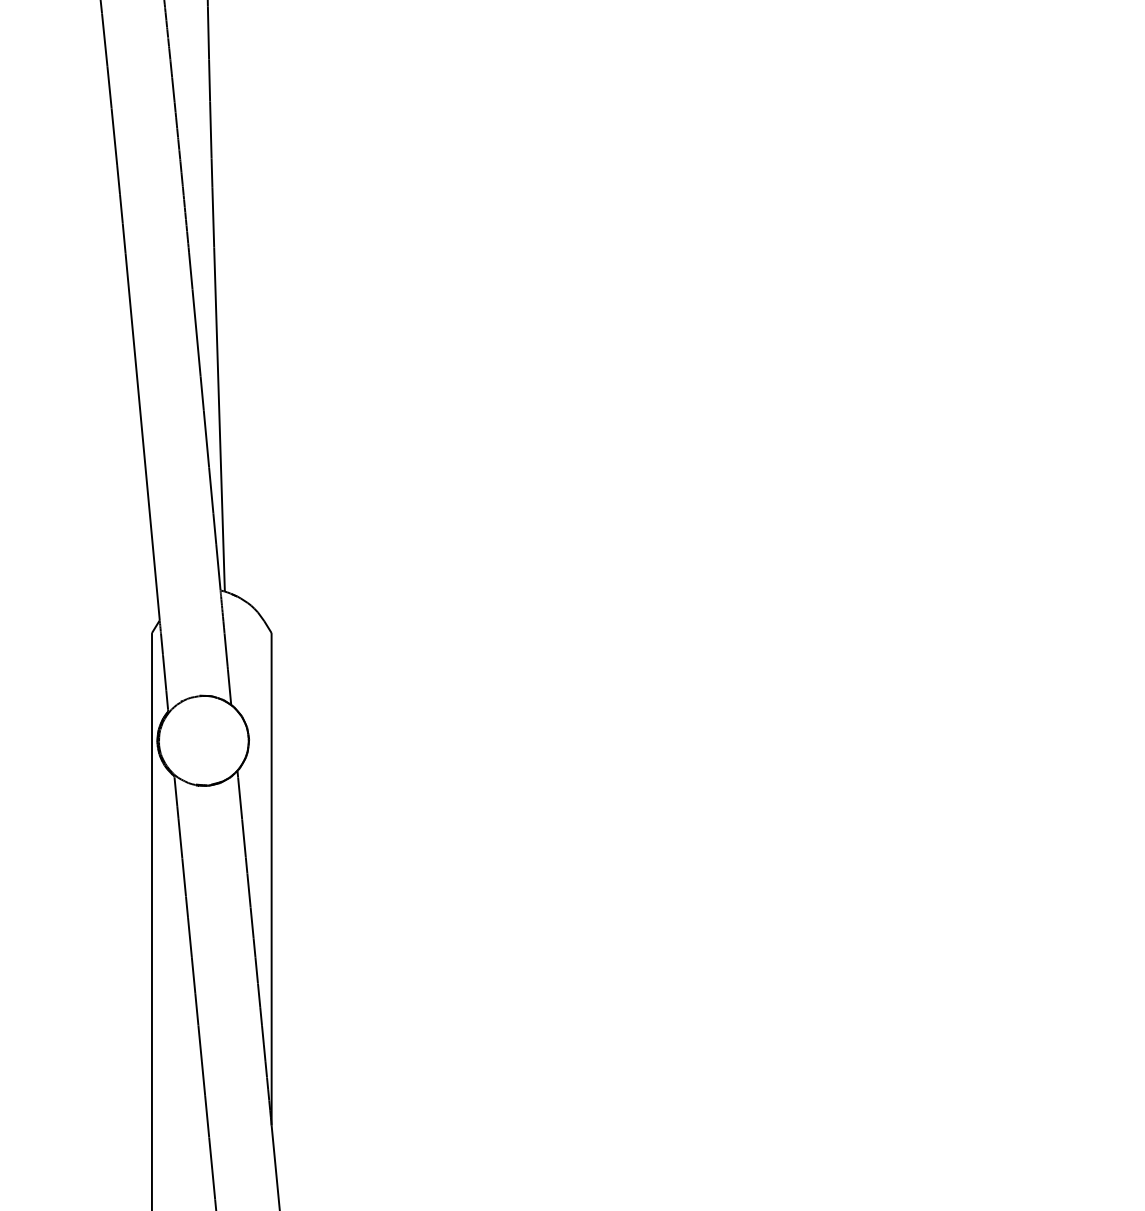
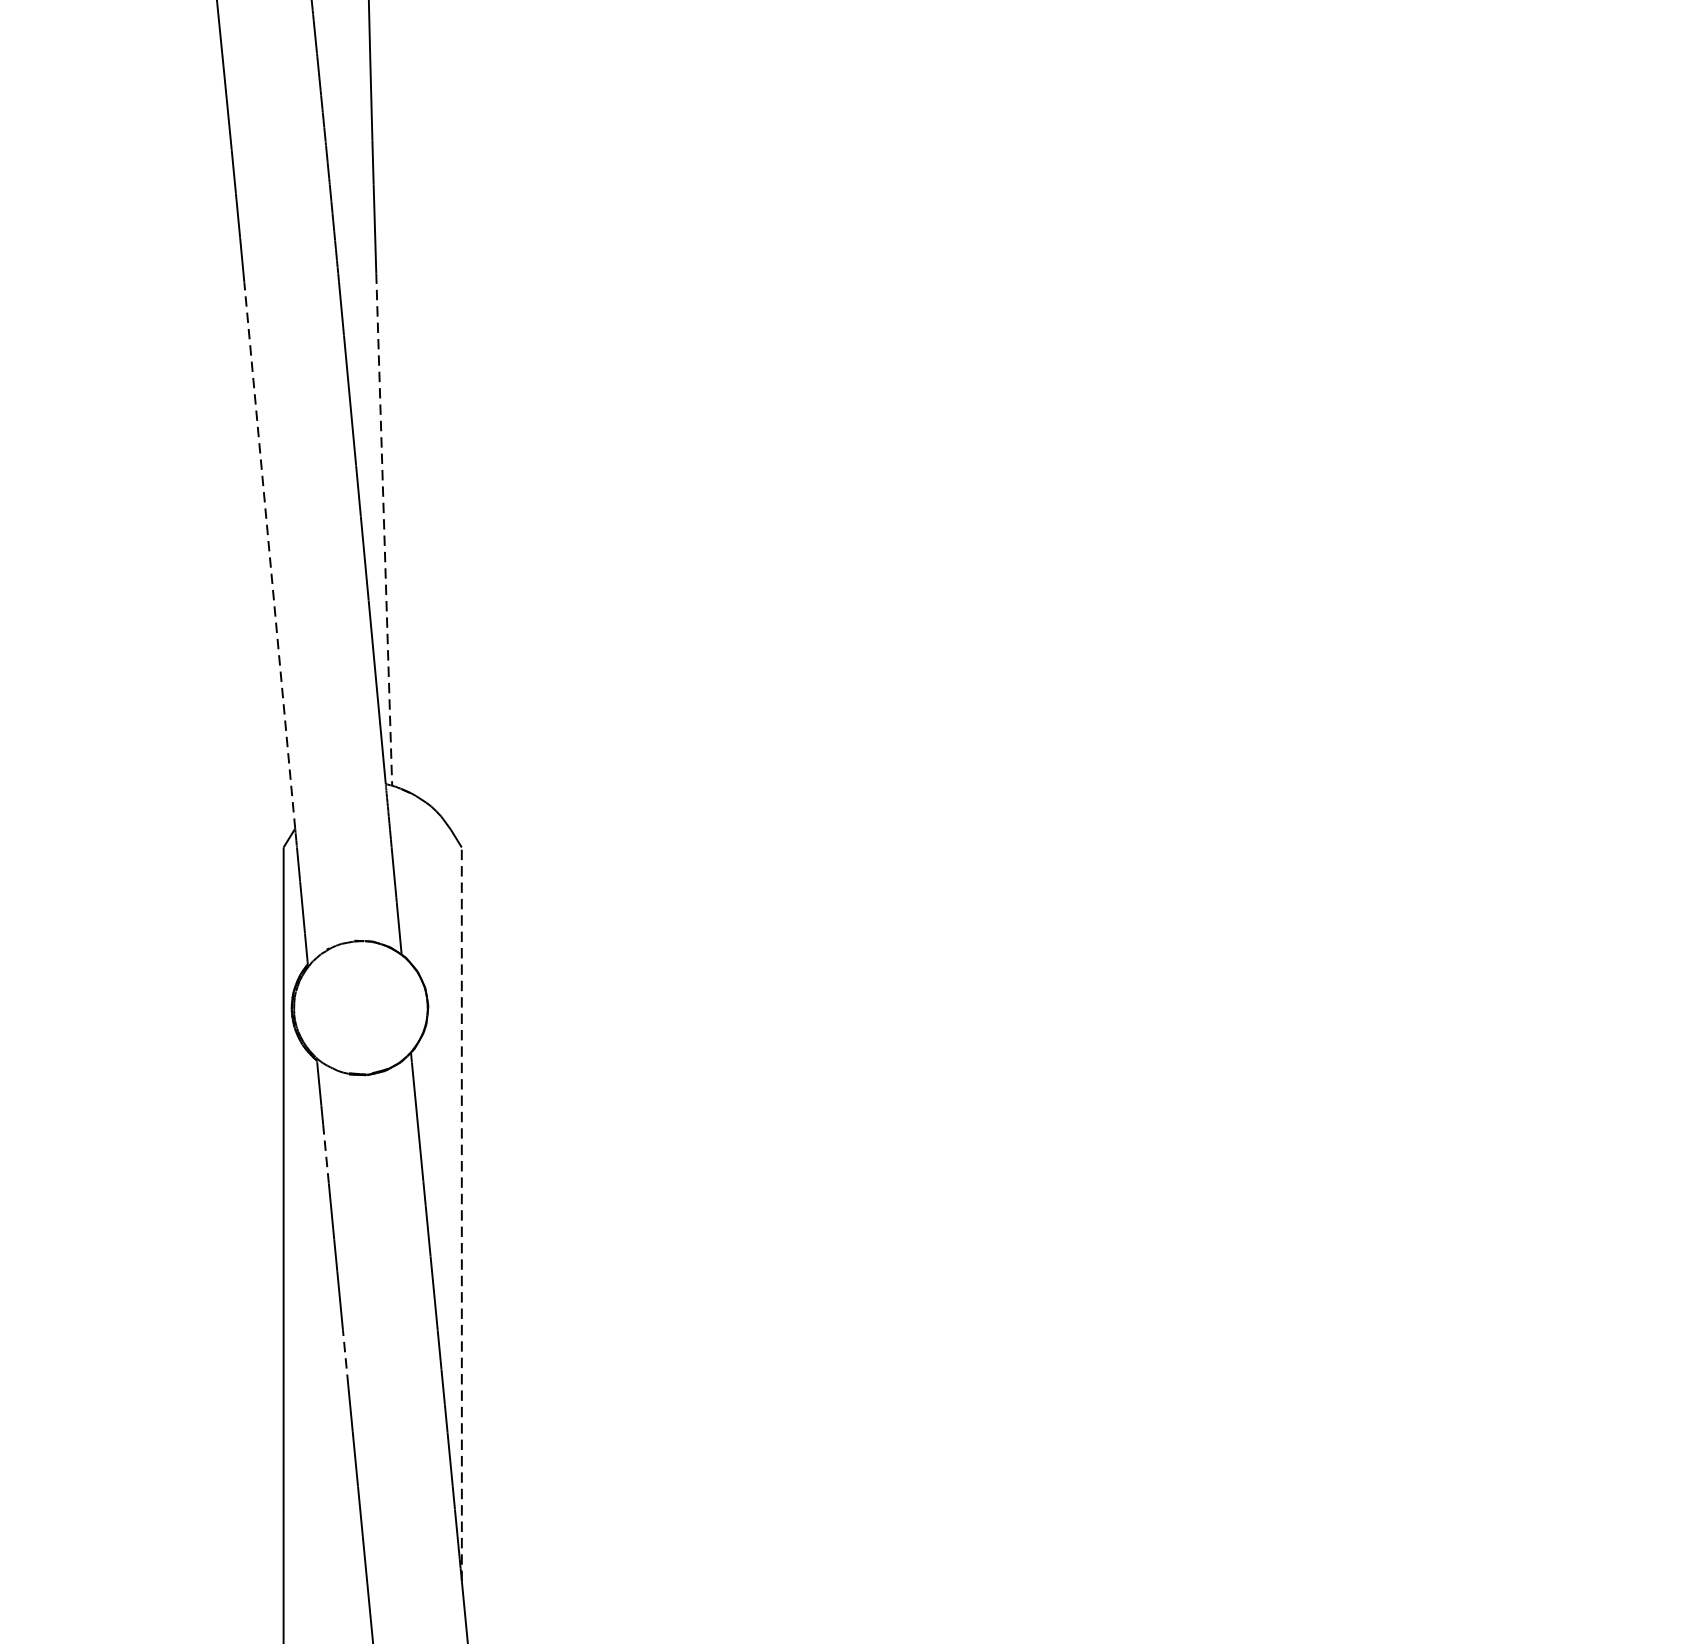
line: (219, 420) -> (384, 530), solid -> dashed
line: (142, 436) -> (269, 554), solid -> dashed
line: (180, 838) -> (326, 1153), solid -> dashed
line: (271, 878) -> (461, 1213), solid -> dashed
line: (193, 974) -> (345, 1356), solid -> dashed

